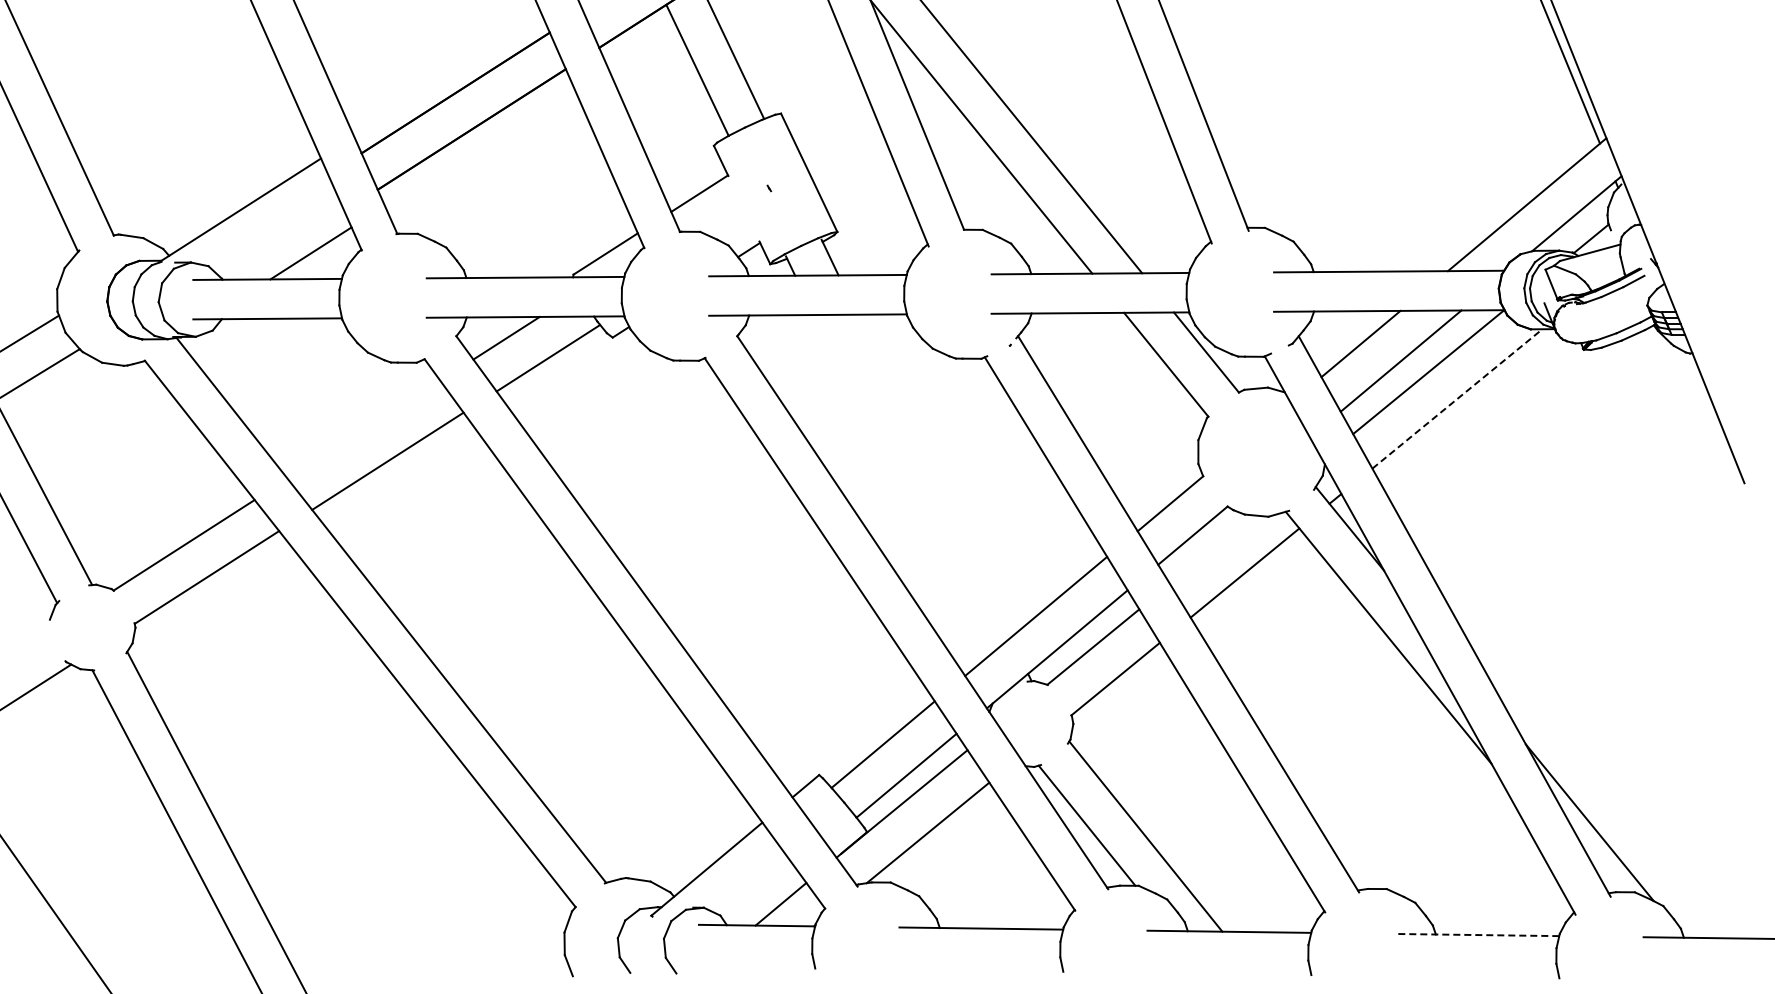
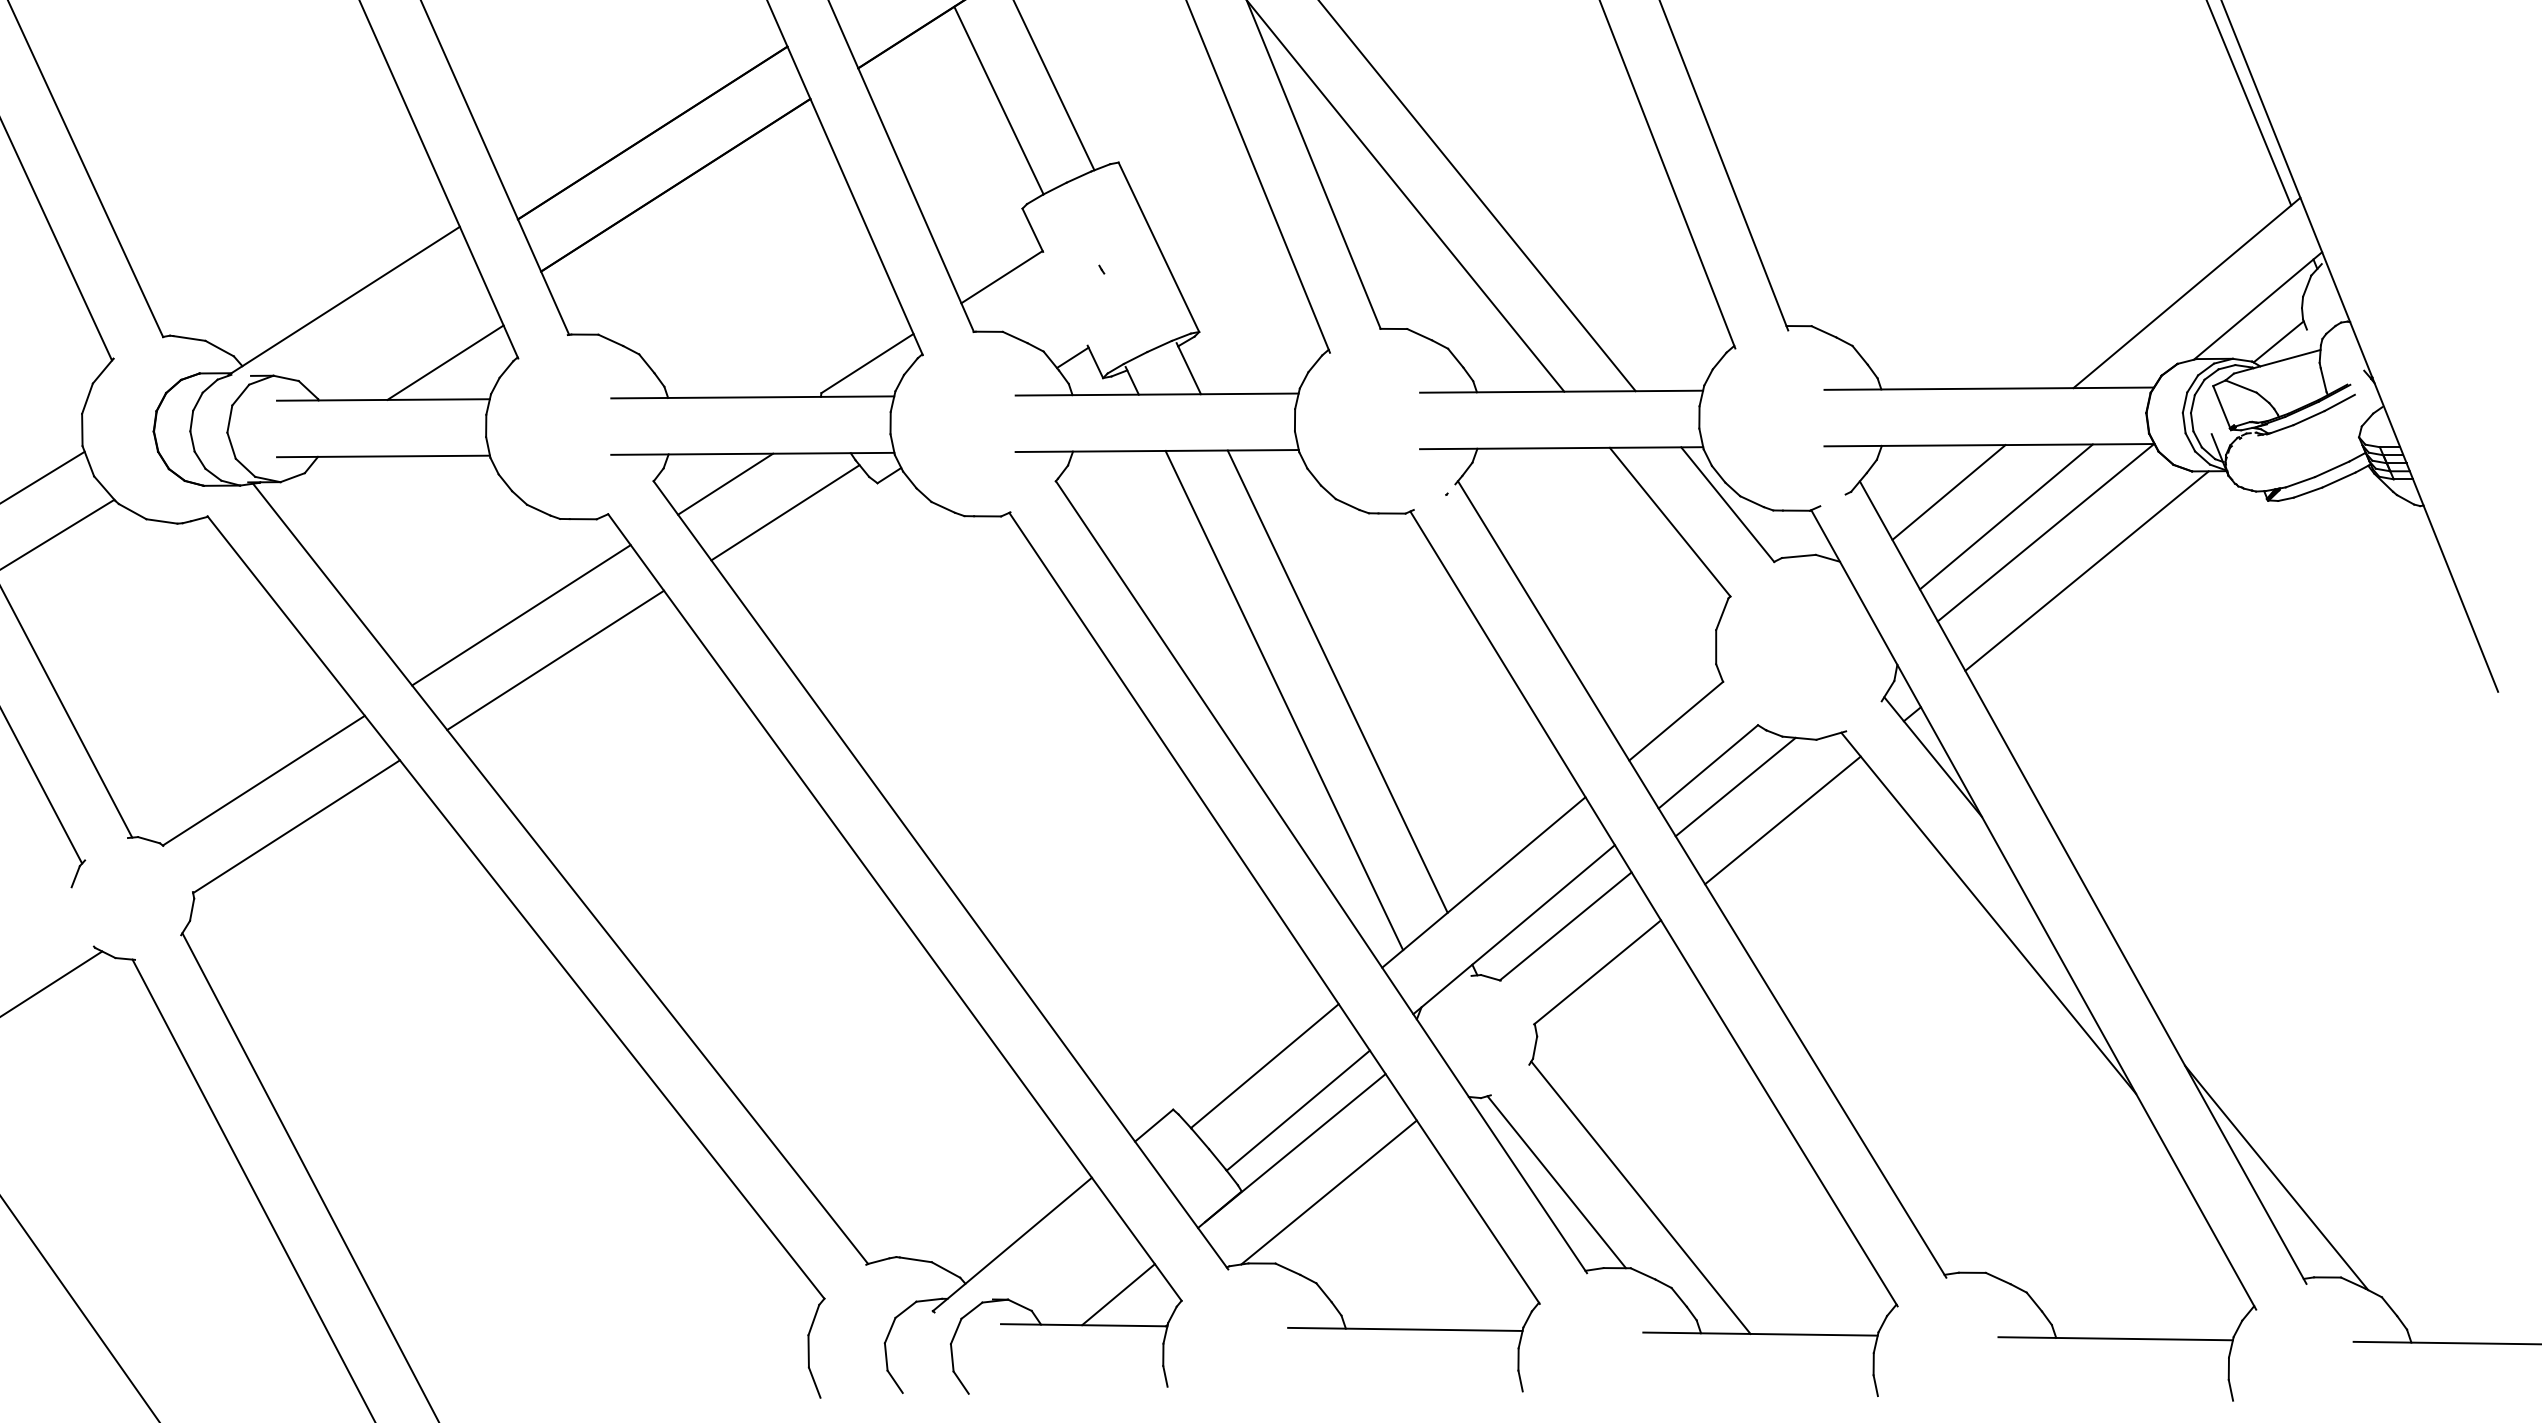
line: (1457, 398) -> (2087, 570), dashed -> solid
line: (363, 429) -> (520, 614), added
line: (933, 475) -> (1336, 680), added
line: (896, 489) -> (1283, 700), added
line: (1211, 549) -> (1734, 786), added
line: (1477, 935) -> (2115, 1339), dashed -> solid

